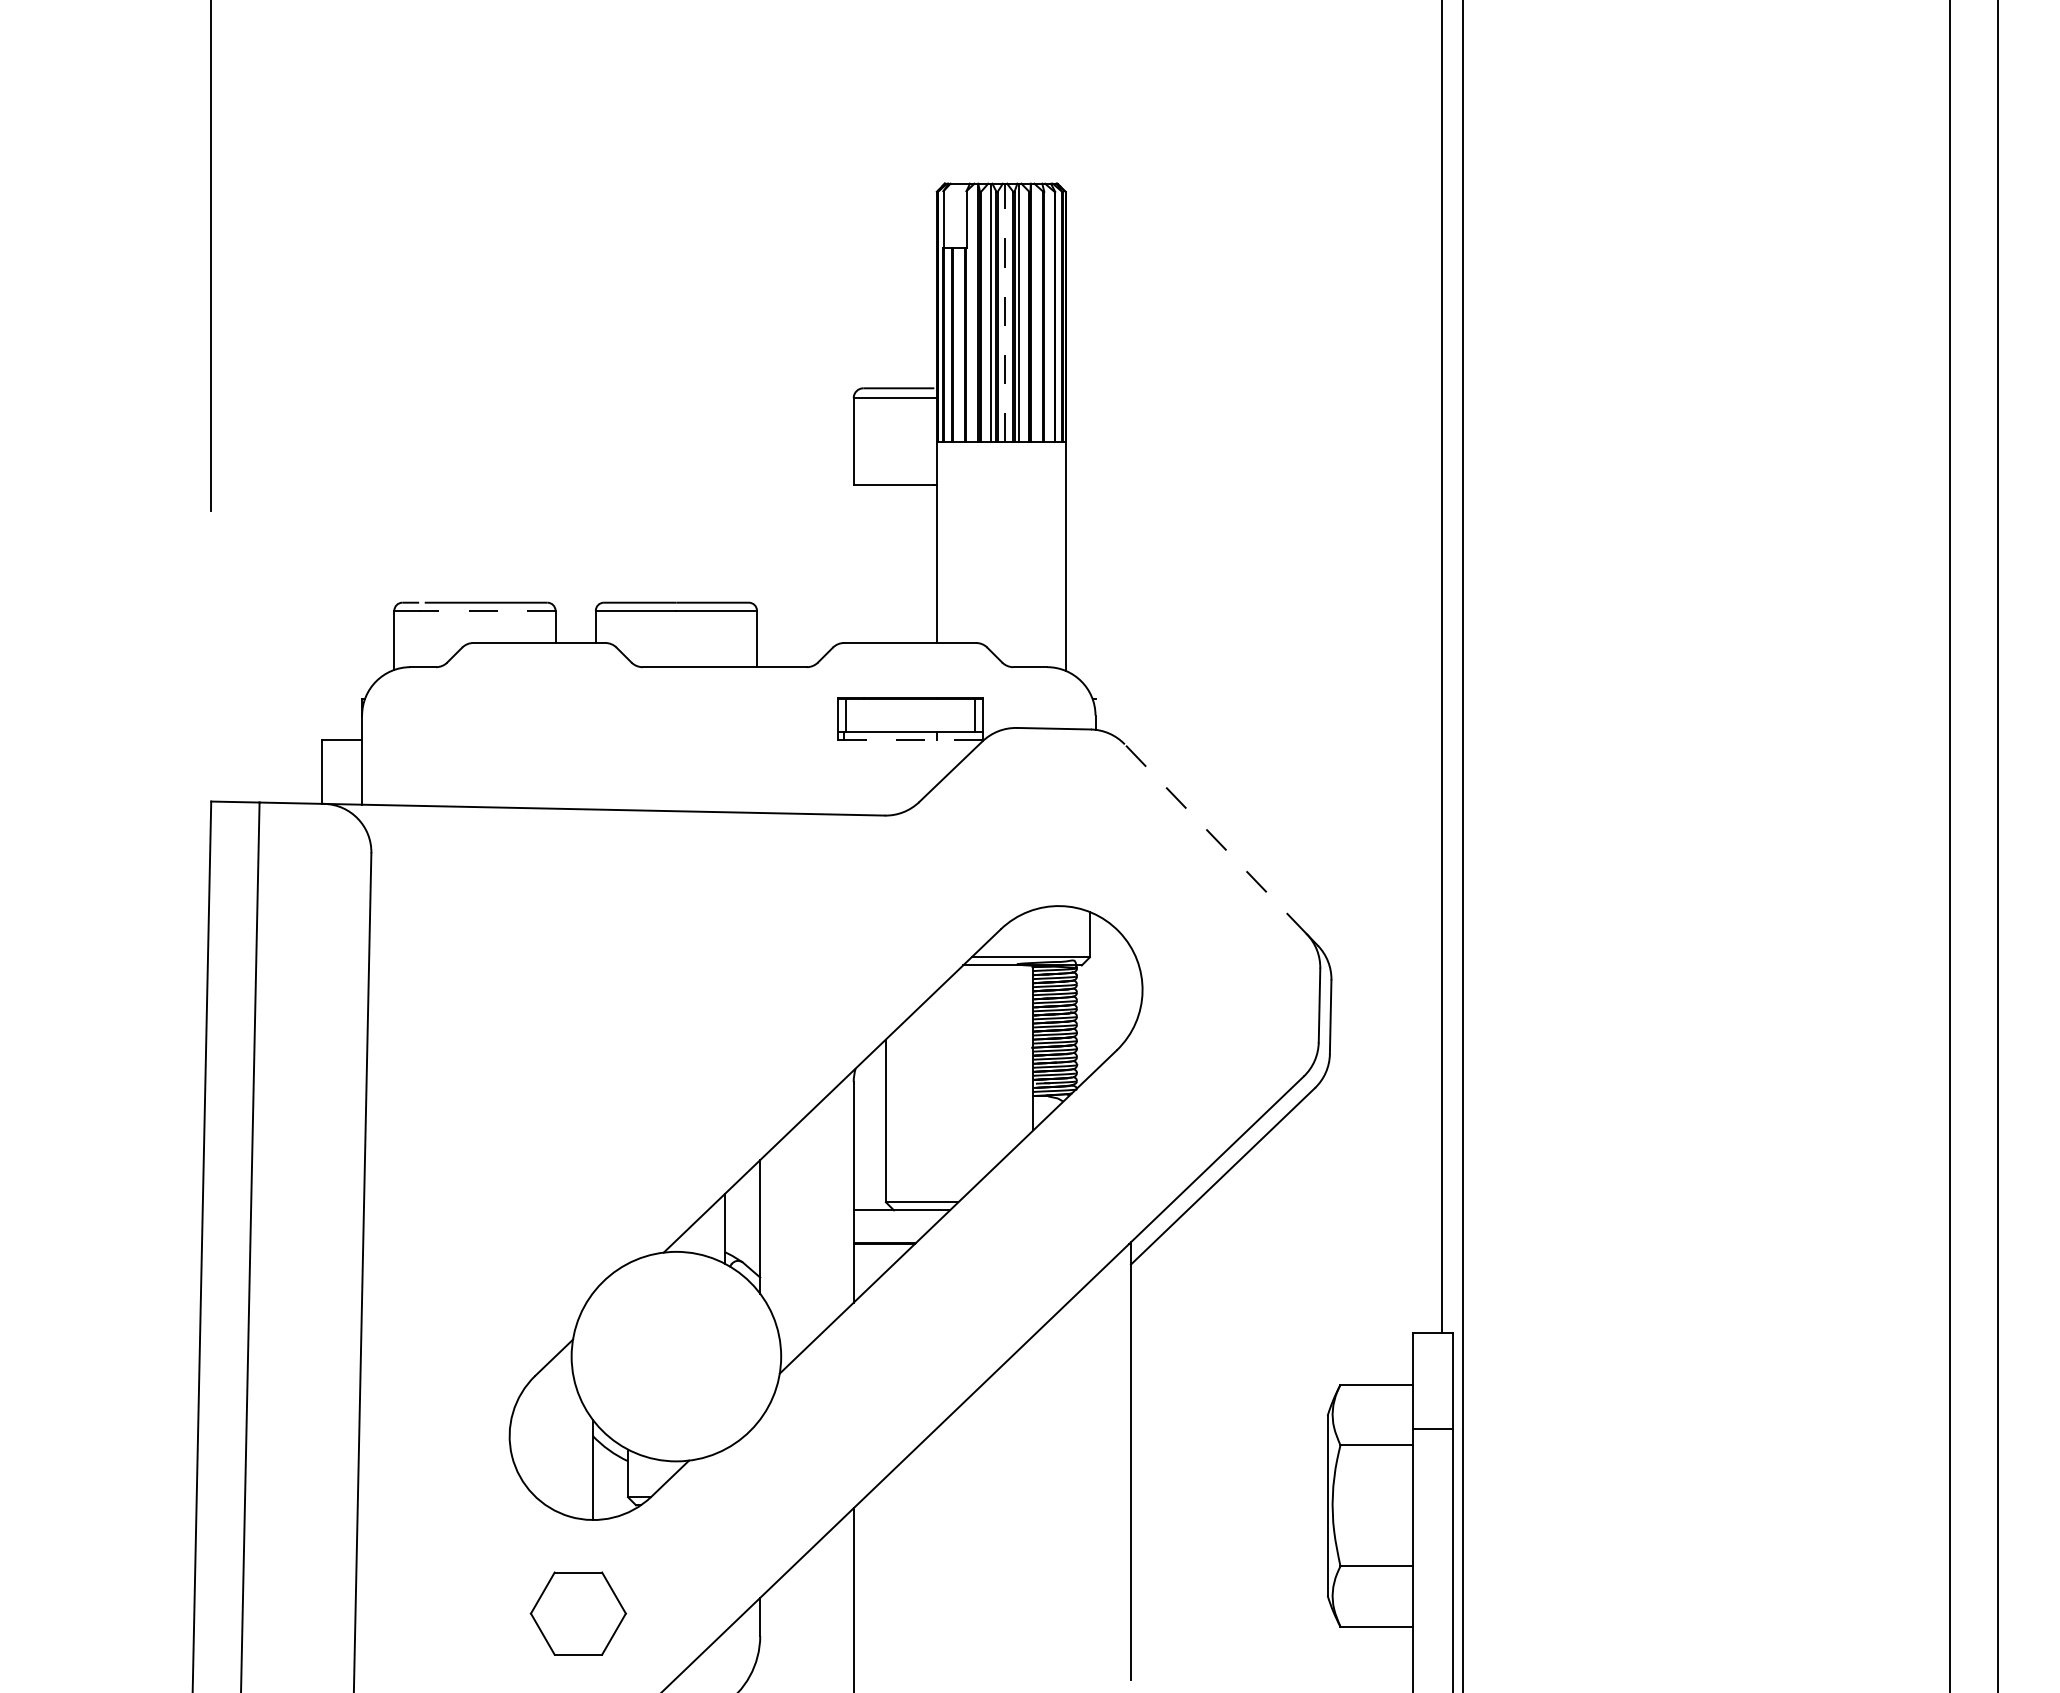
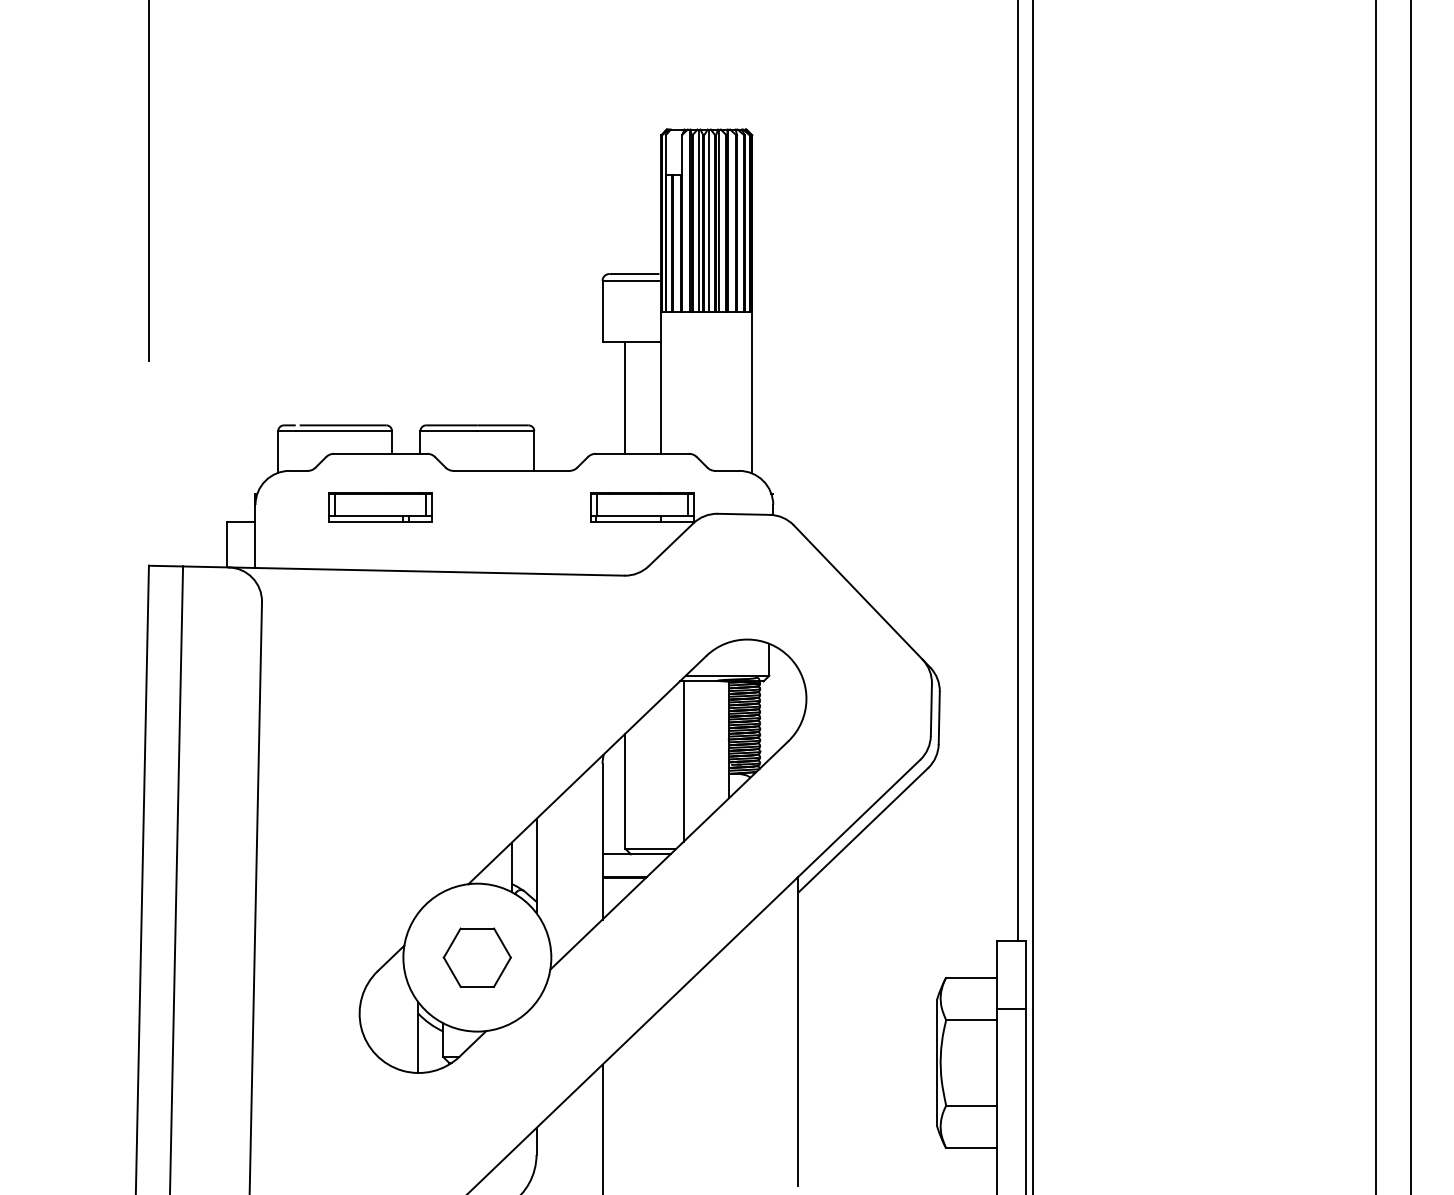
line: (1004, 312) -> (708, 220), dashed -> solid
line: (885, 564) -> (624, 398), added
line: (486, 610) -> (343, 430), dashed -> solid
part: (539, 718) -> (380, 507), added
line: (910, 739) -> (642, 521), dashed -> solid
line: (1215, 838) -> (857, 591), dashed -> solid
line: (968, 1078) -> (683, 761), added
part: (577, 1613) -> (476, 957), moved

